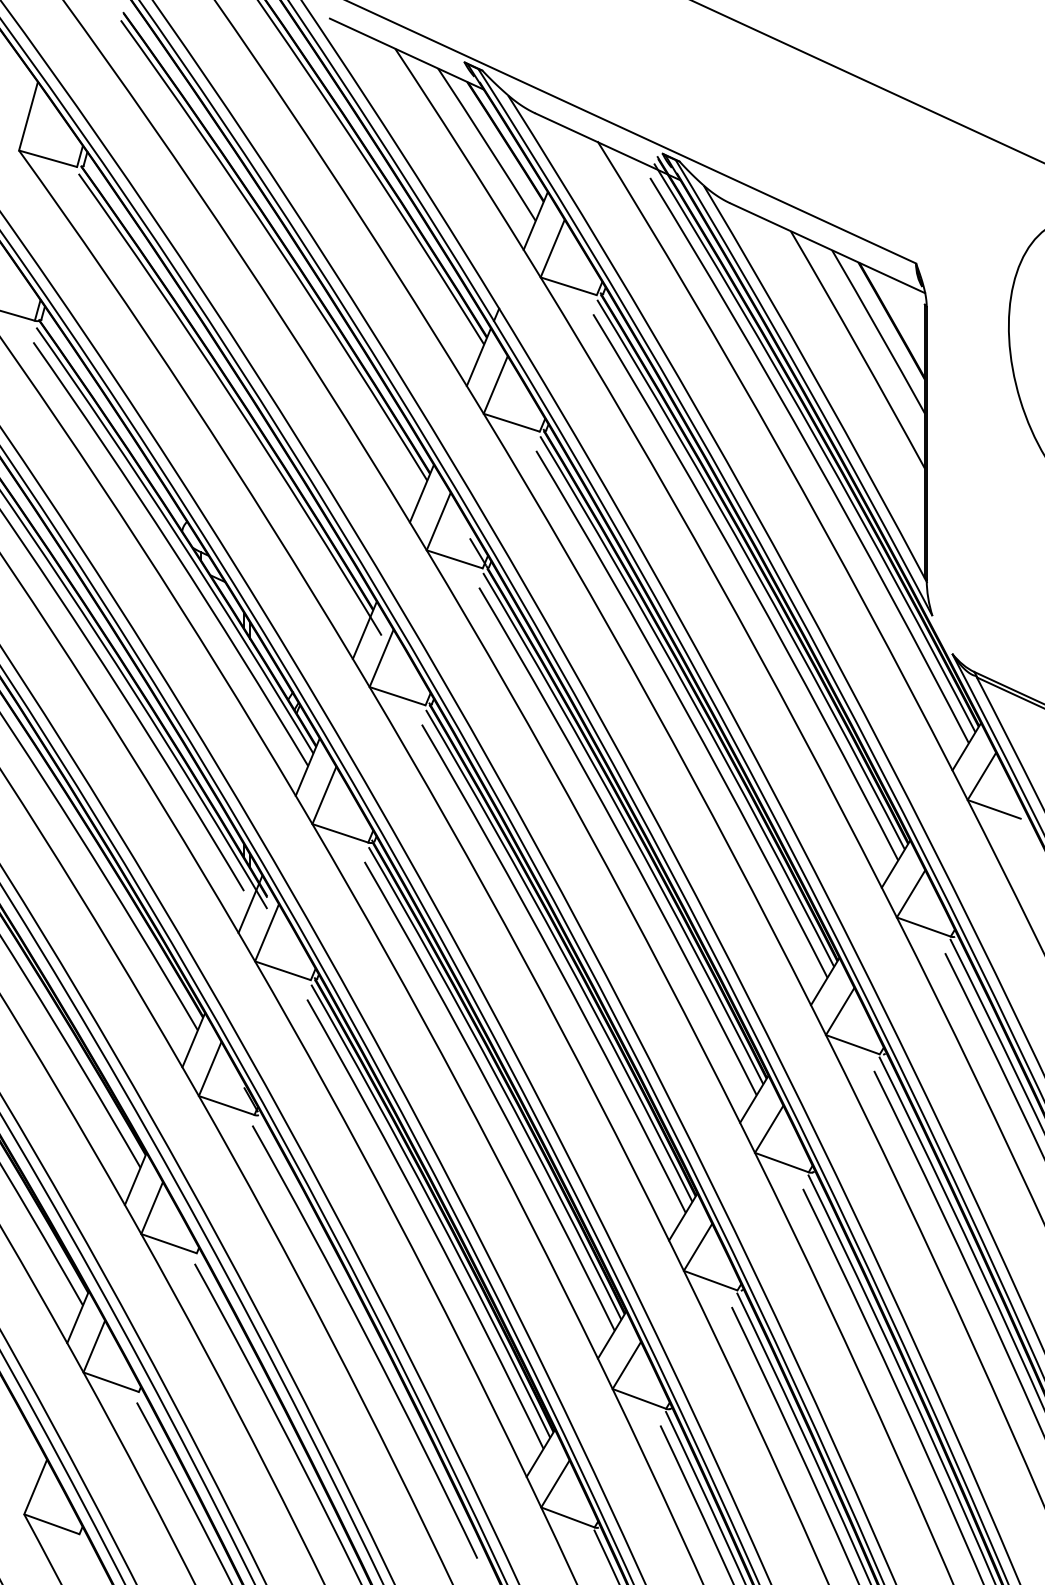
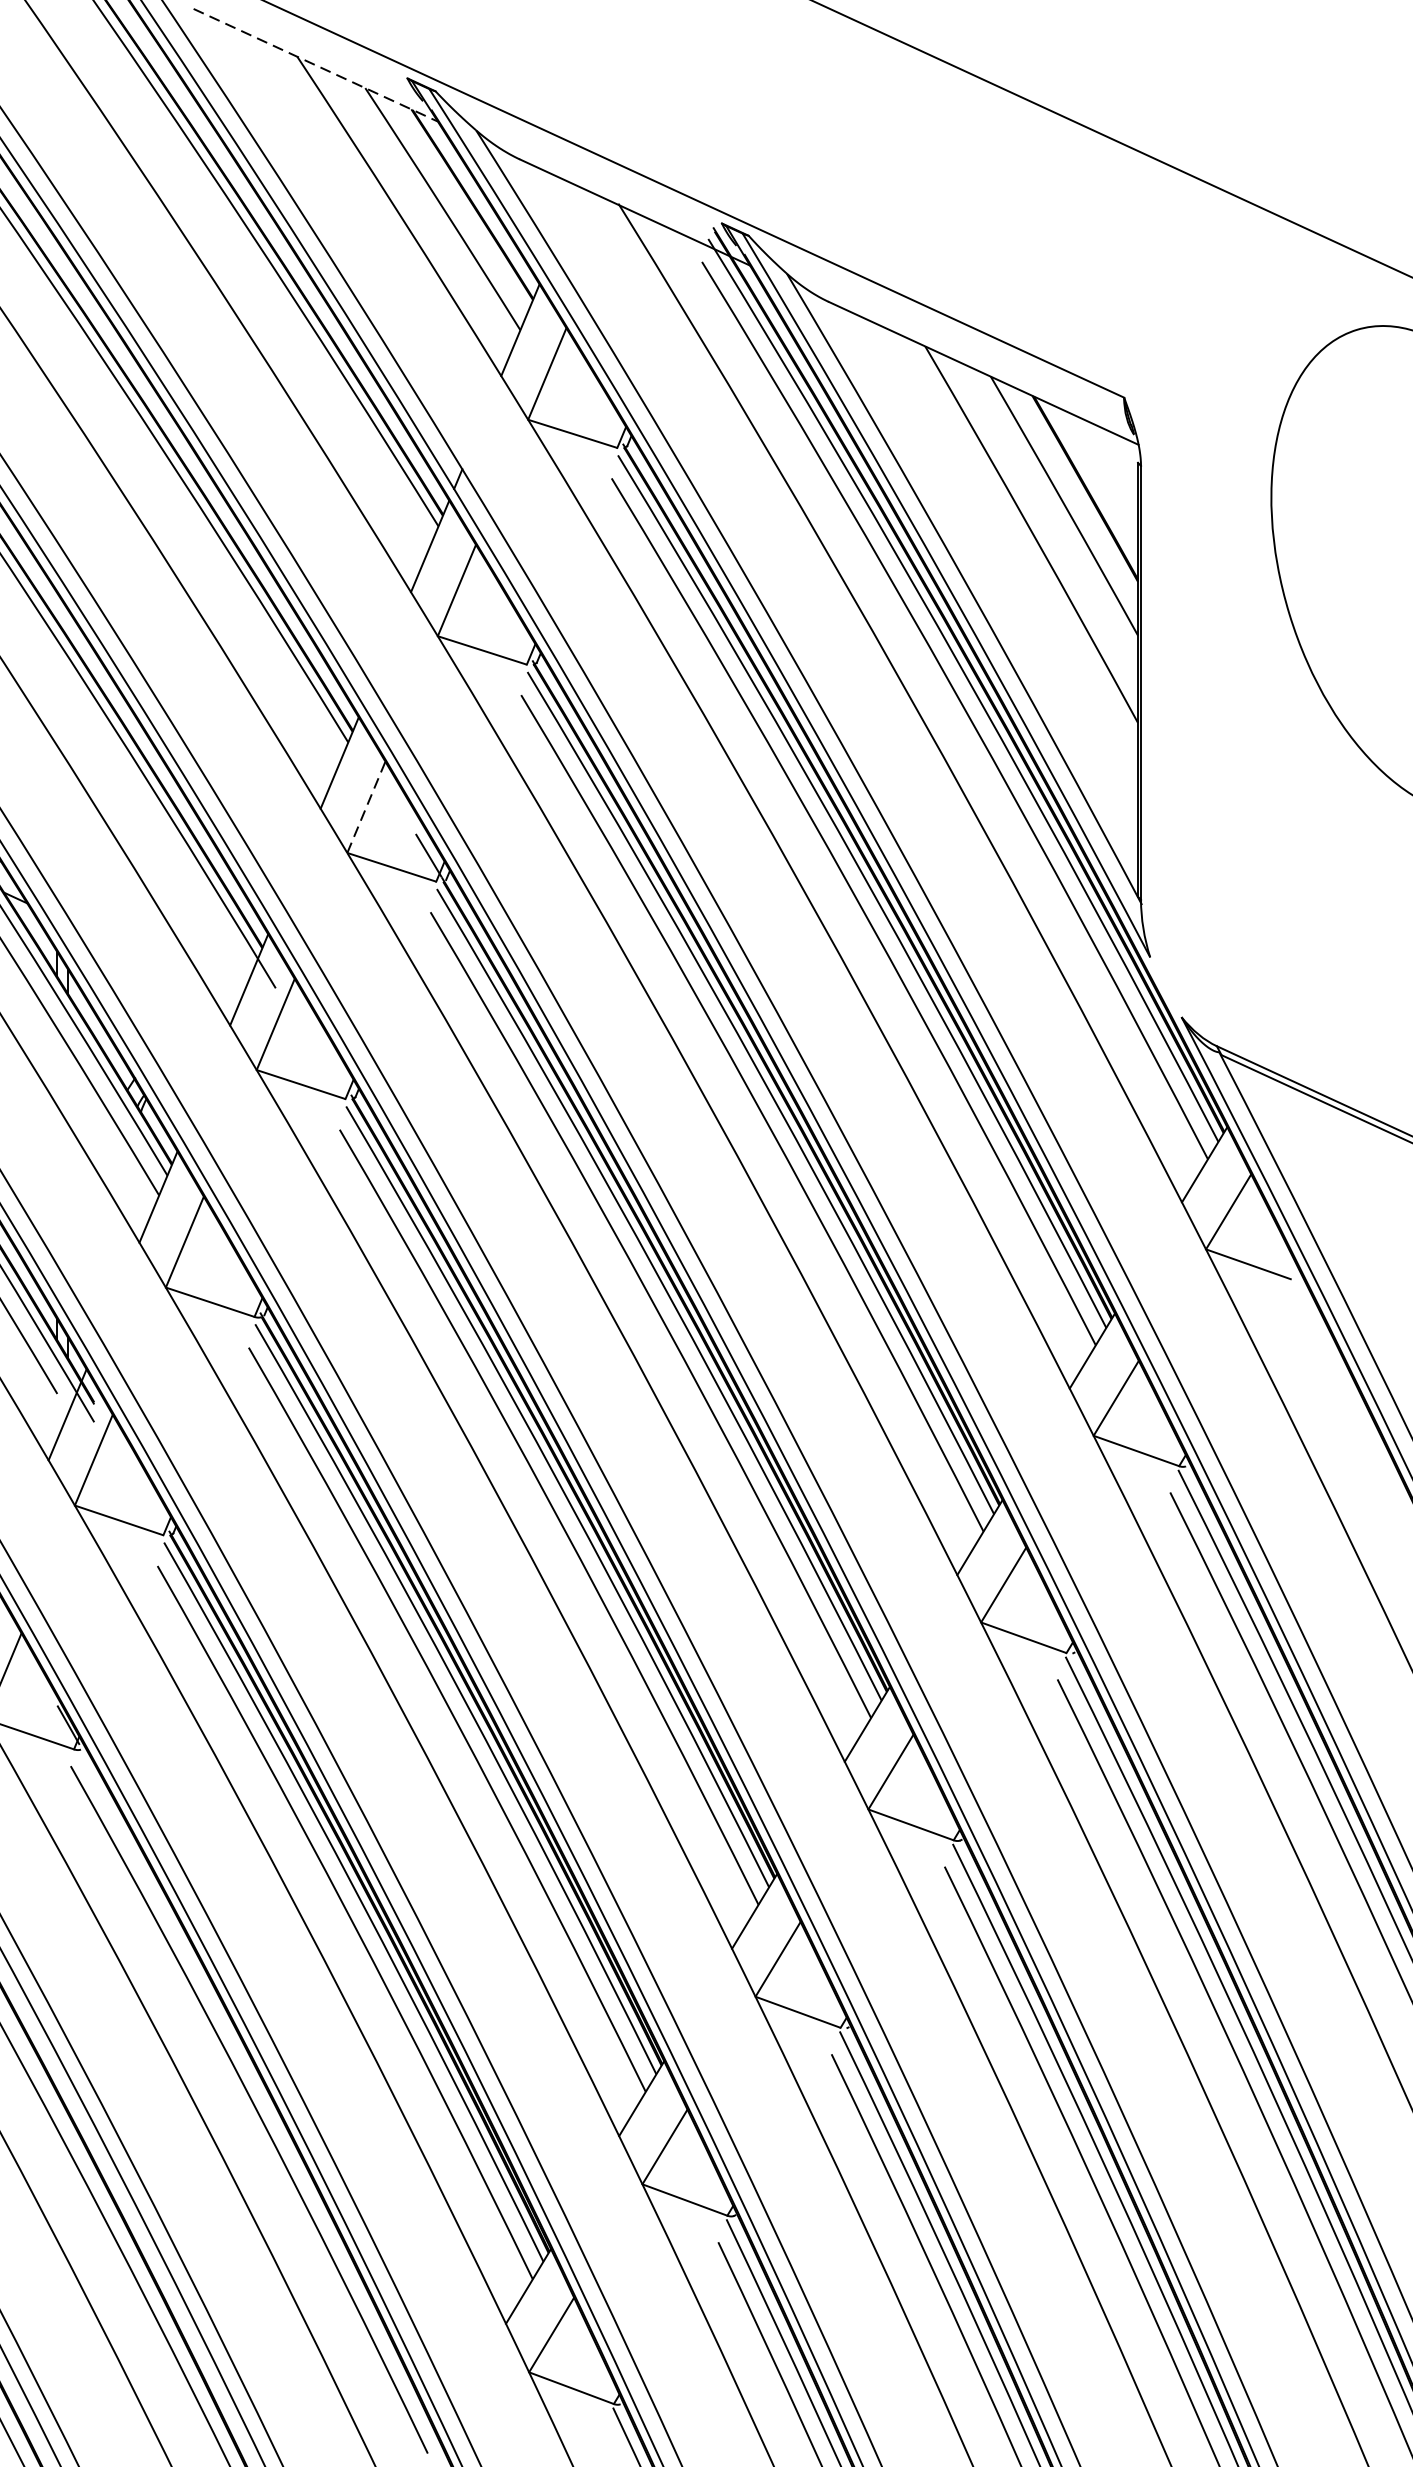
line: (406, 54) -> (315, 65), solid -> dashed
line: (438, 521) -> (366, 807), solid -> dashed

